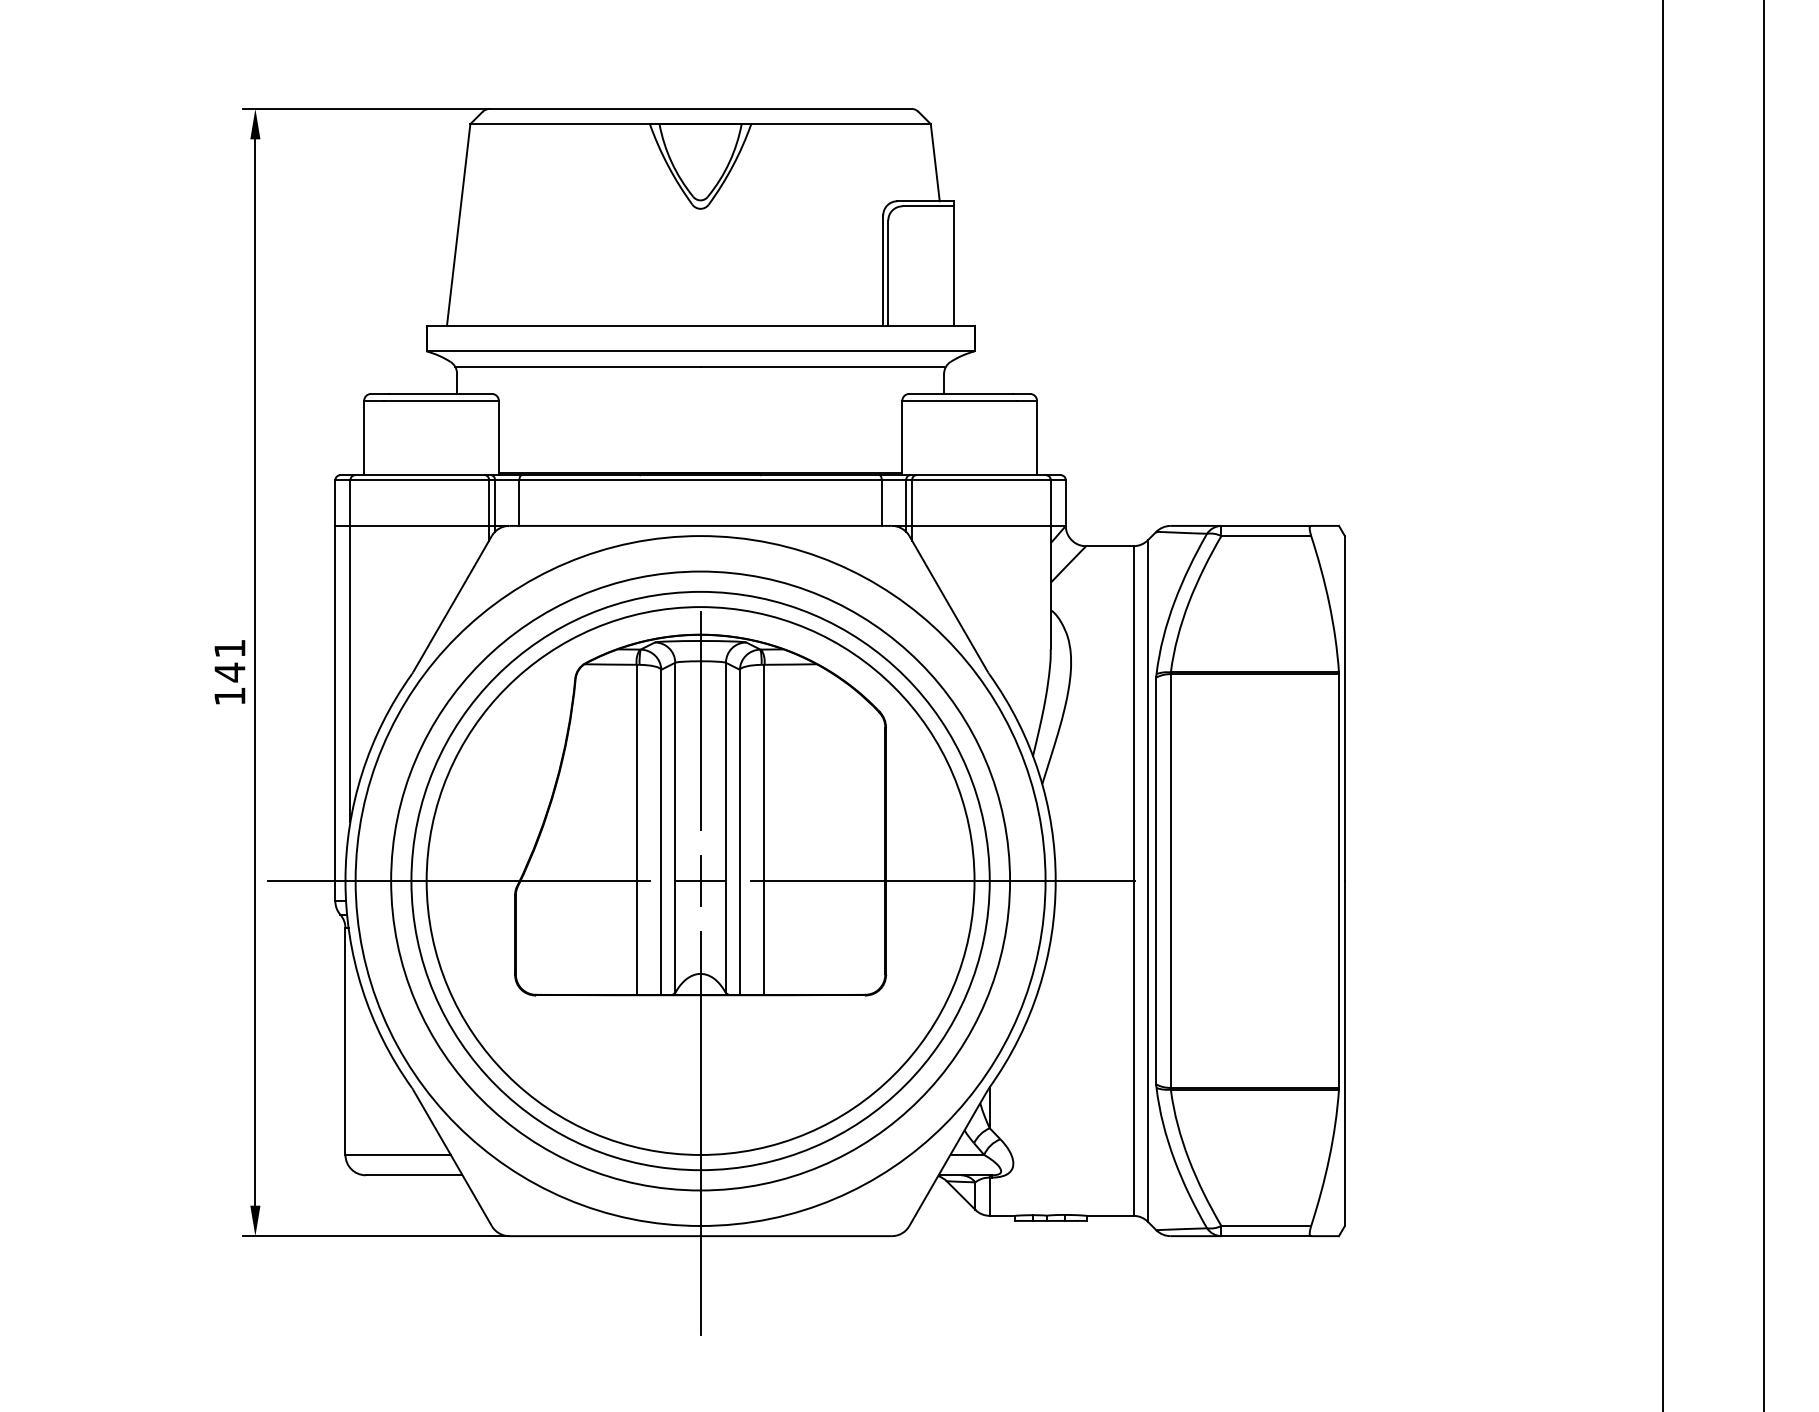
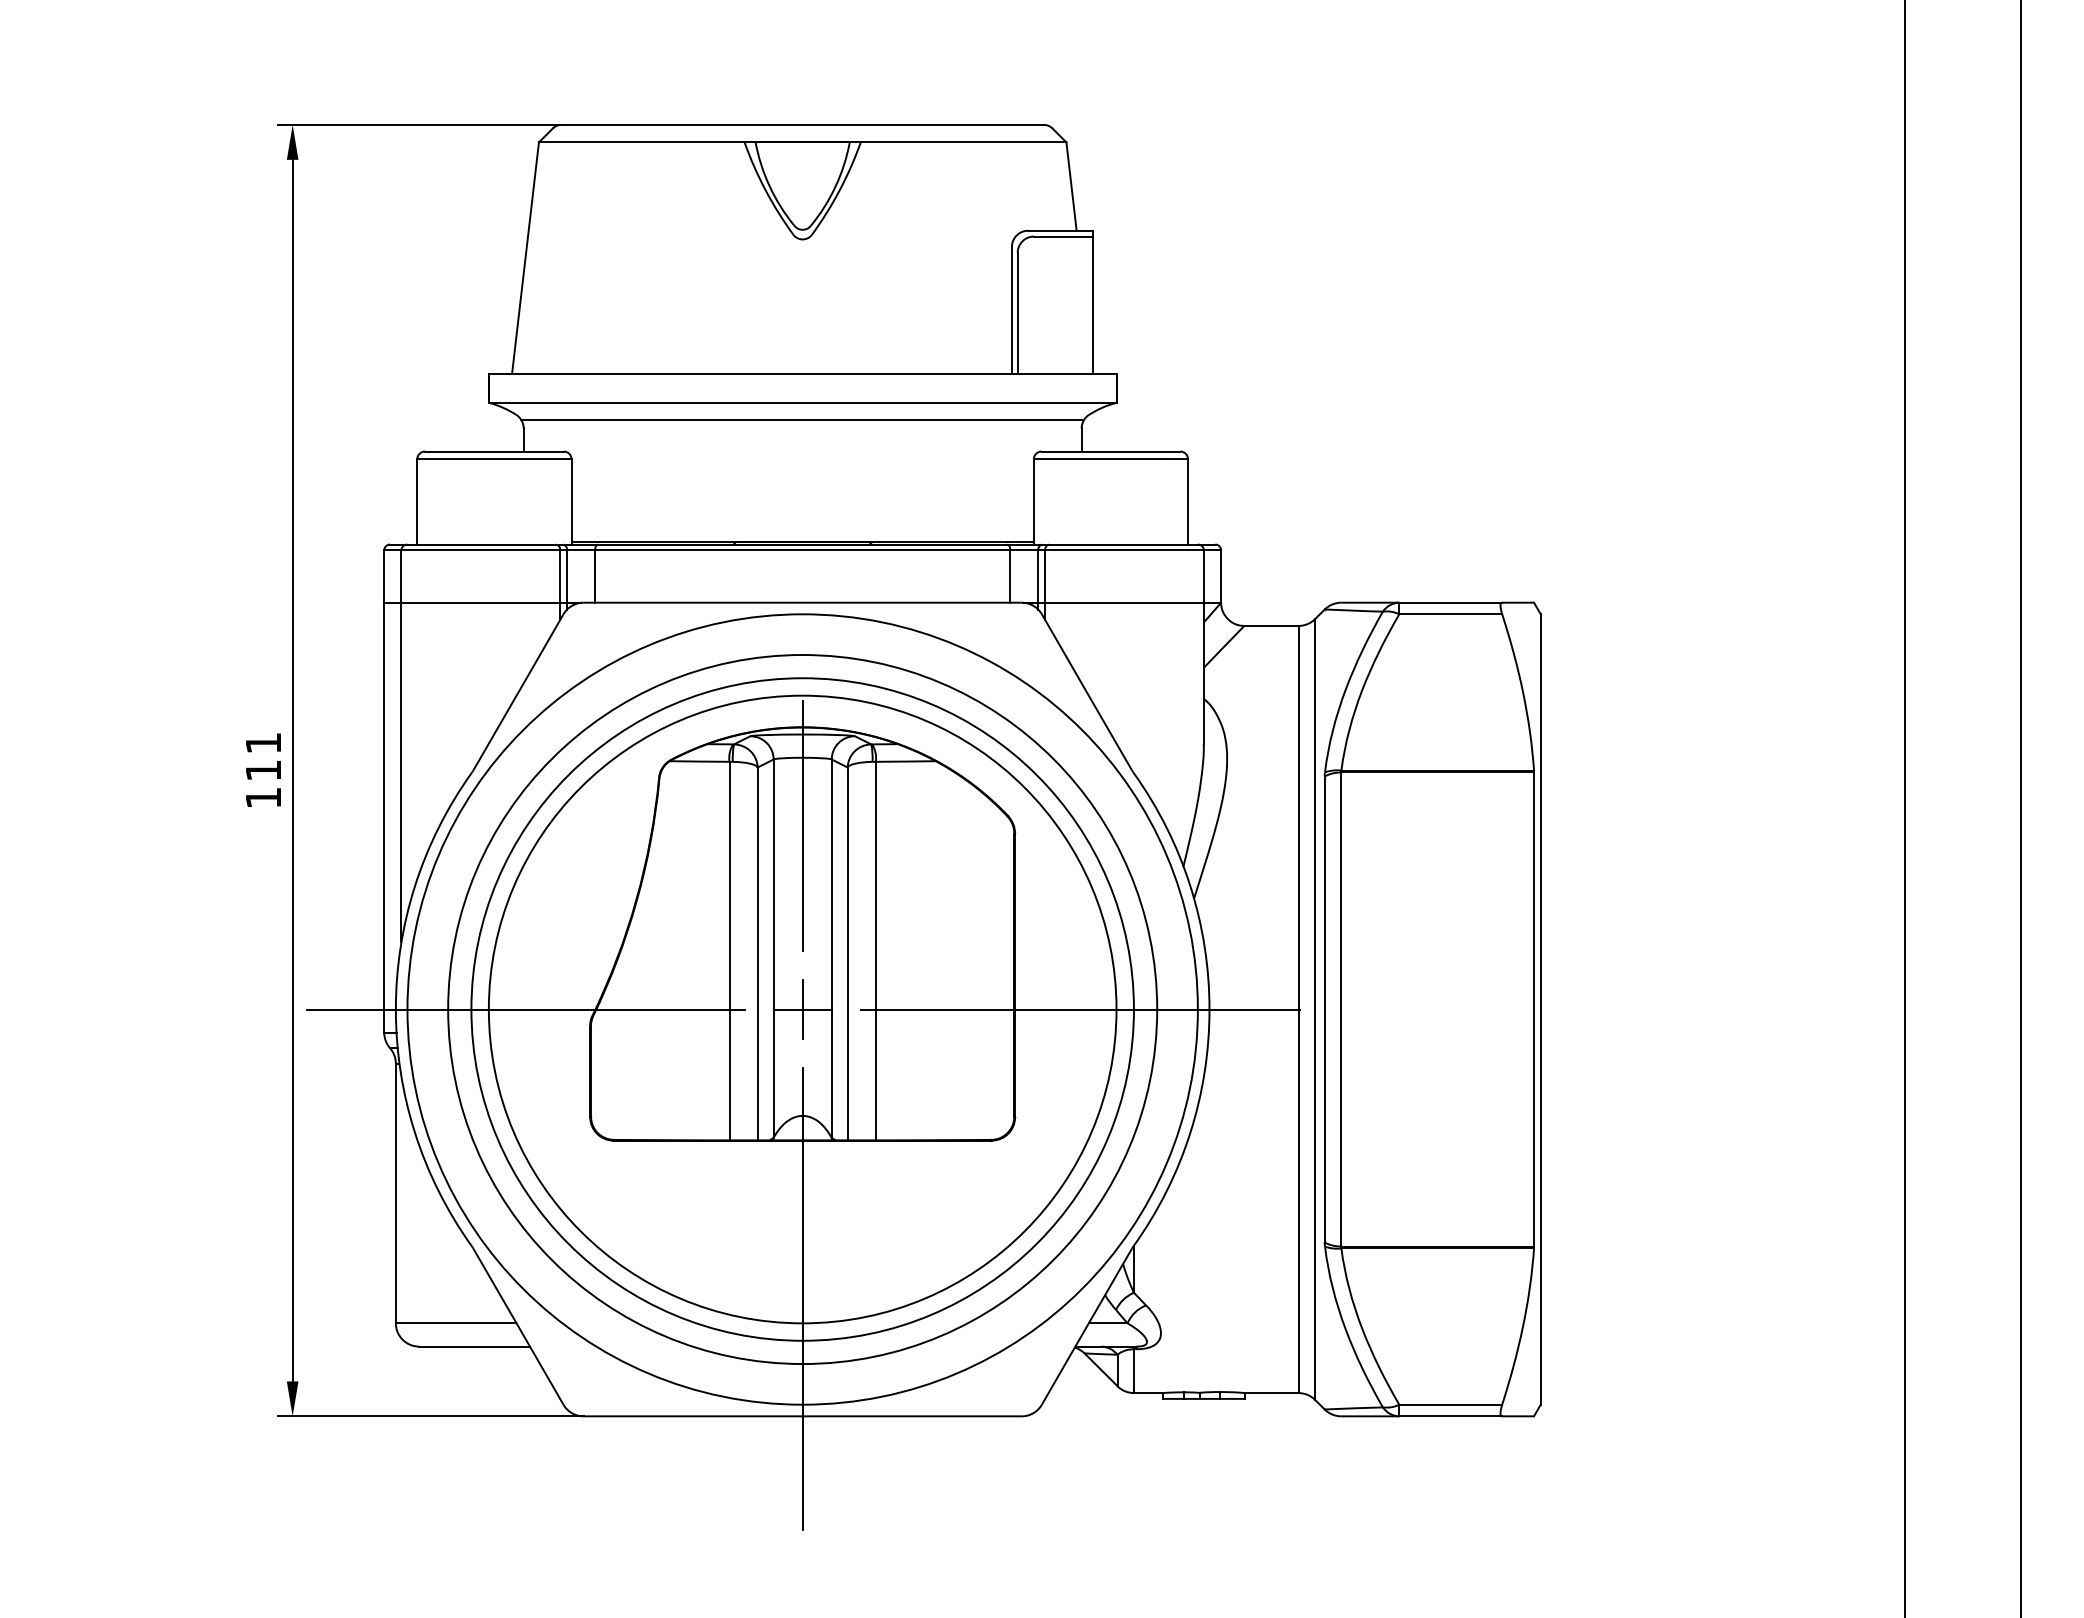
text: (229, 672) -> (262, 770), 141 -> 111

